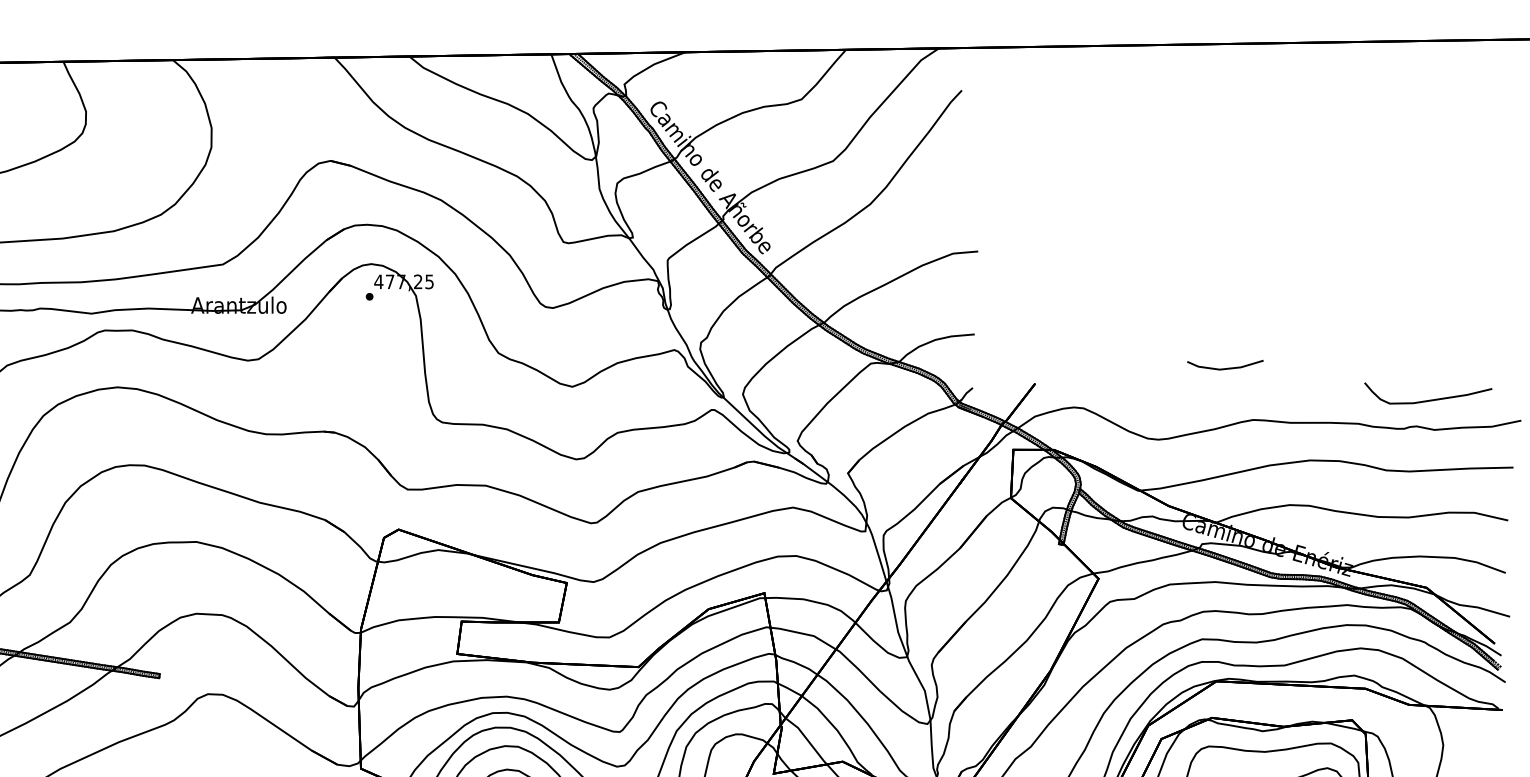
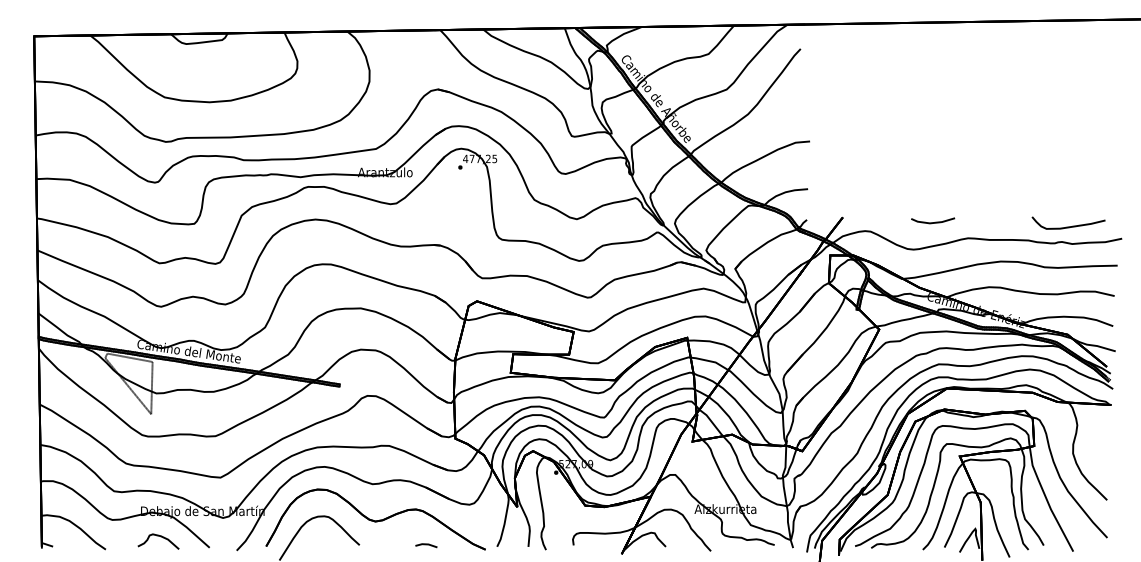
line: (1226, 368) -> (933, 222), moved

